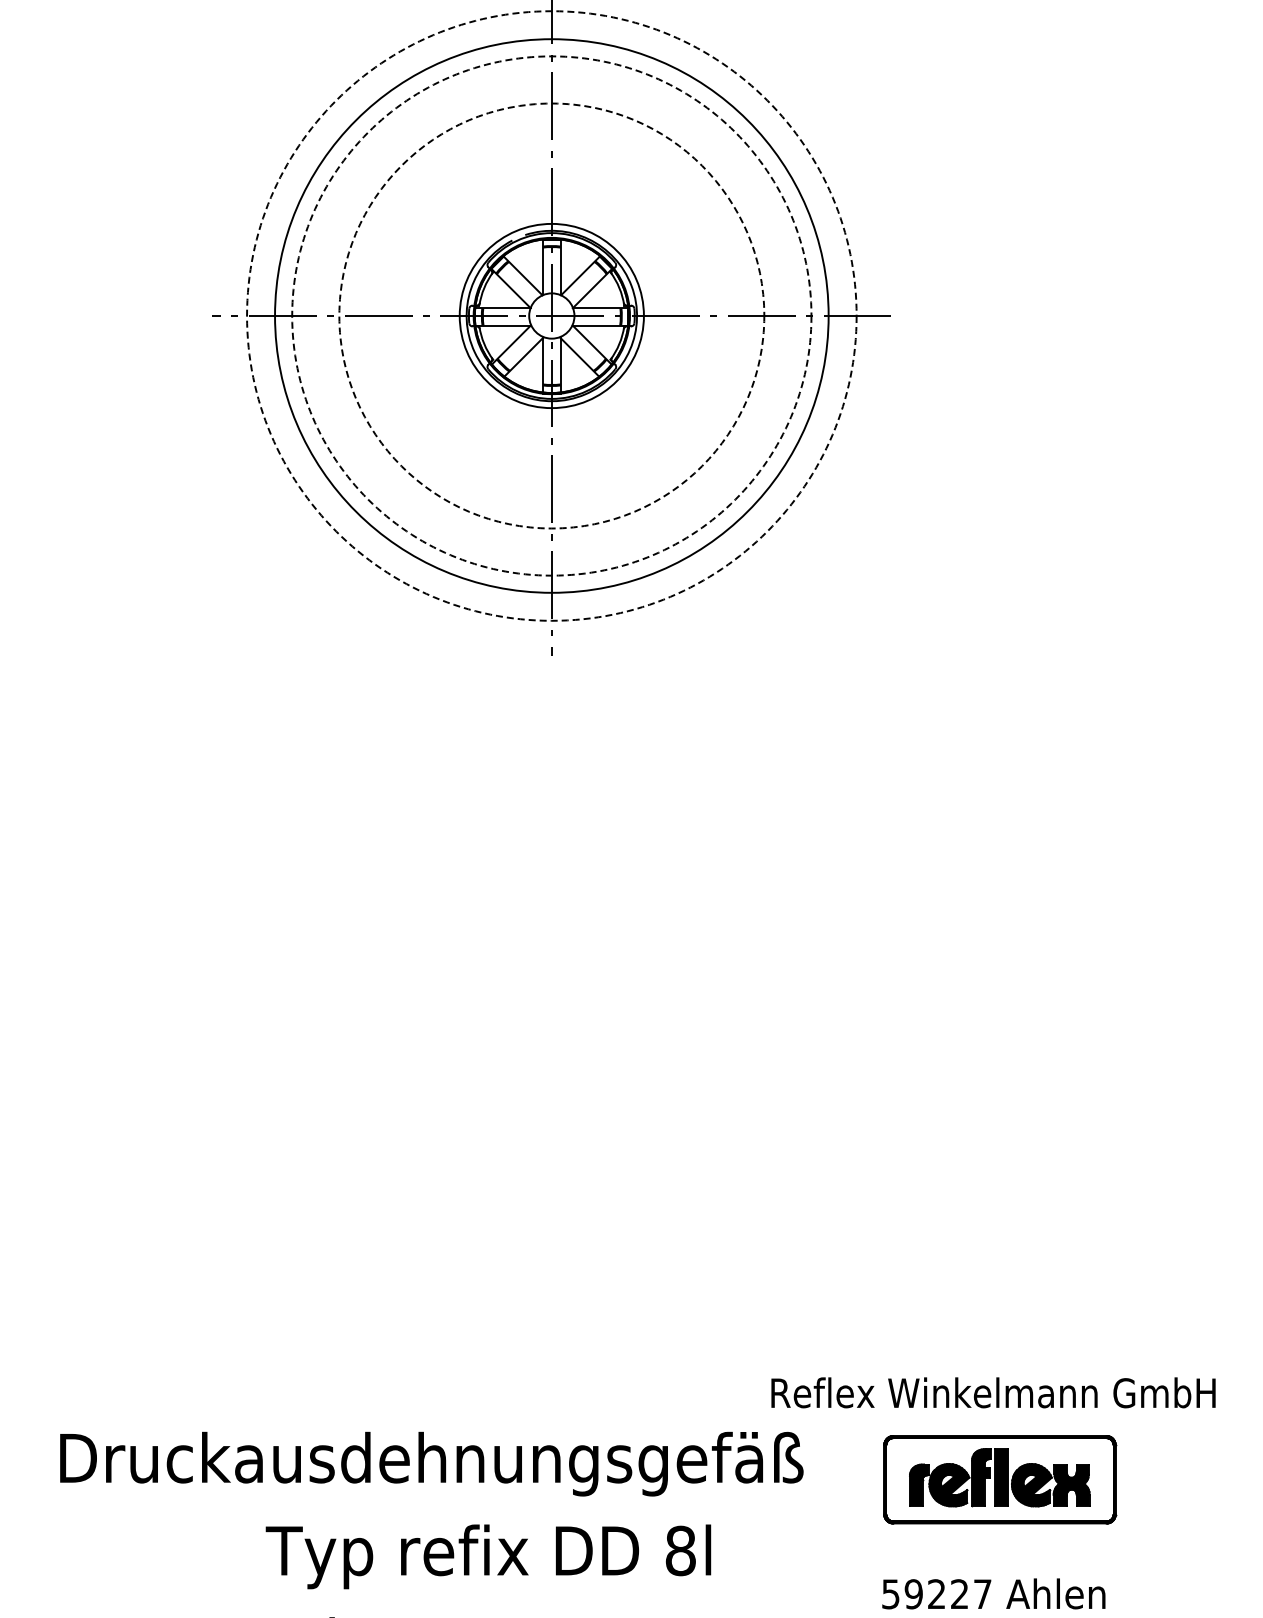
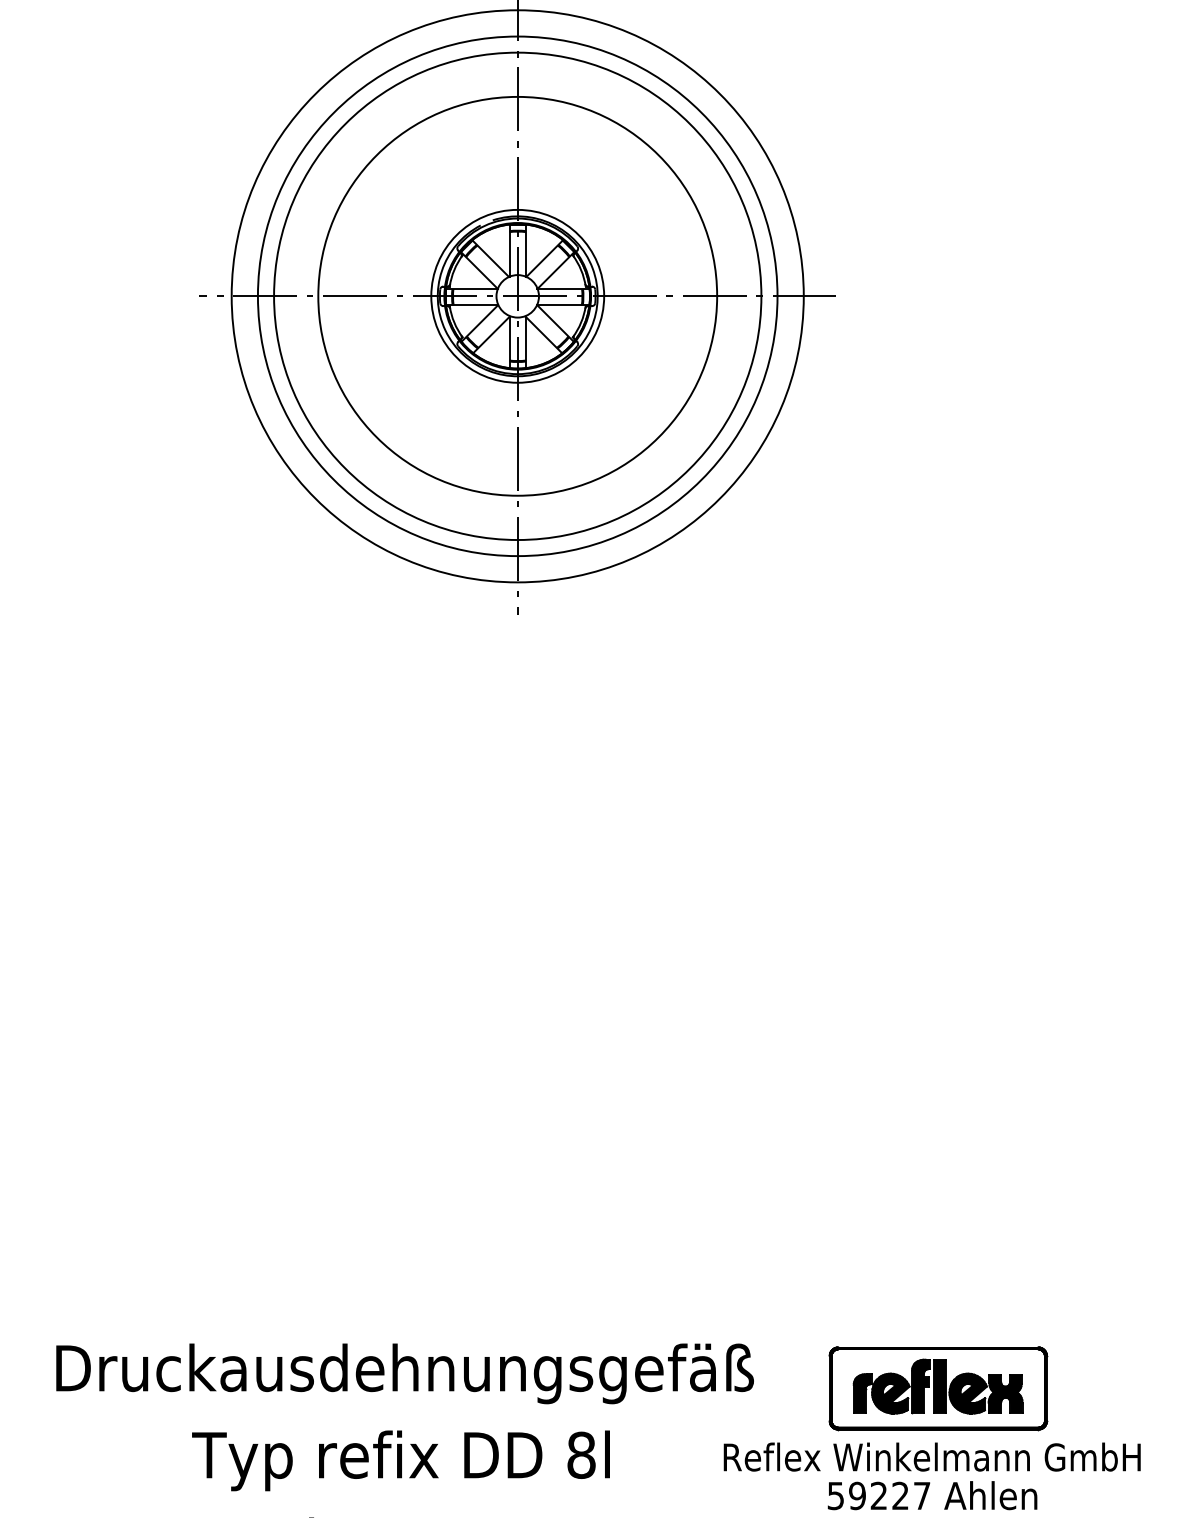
circle: (551, 315) -> (517, 295), dashed -> solid
circle: (551, 315) -> (517, 295), dashed -> solid
circle: (551, 315) -> (517, 295), dashed -> solid
text: (993, 1392) -> (932, 1456), moved
text: (488, 1556) -> (401, 1460), moved

